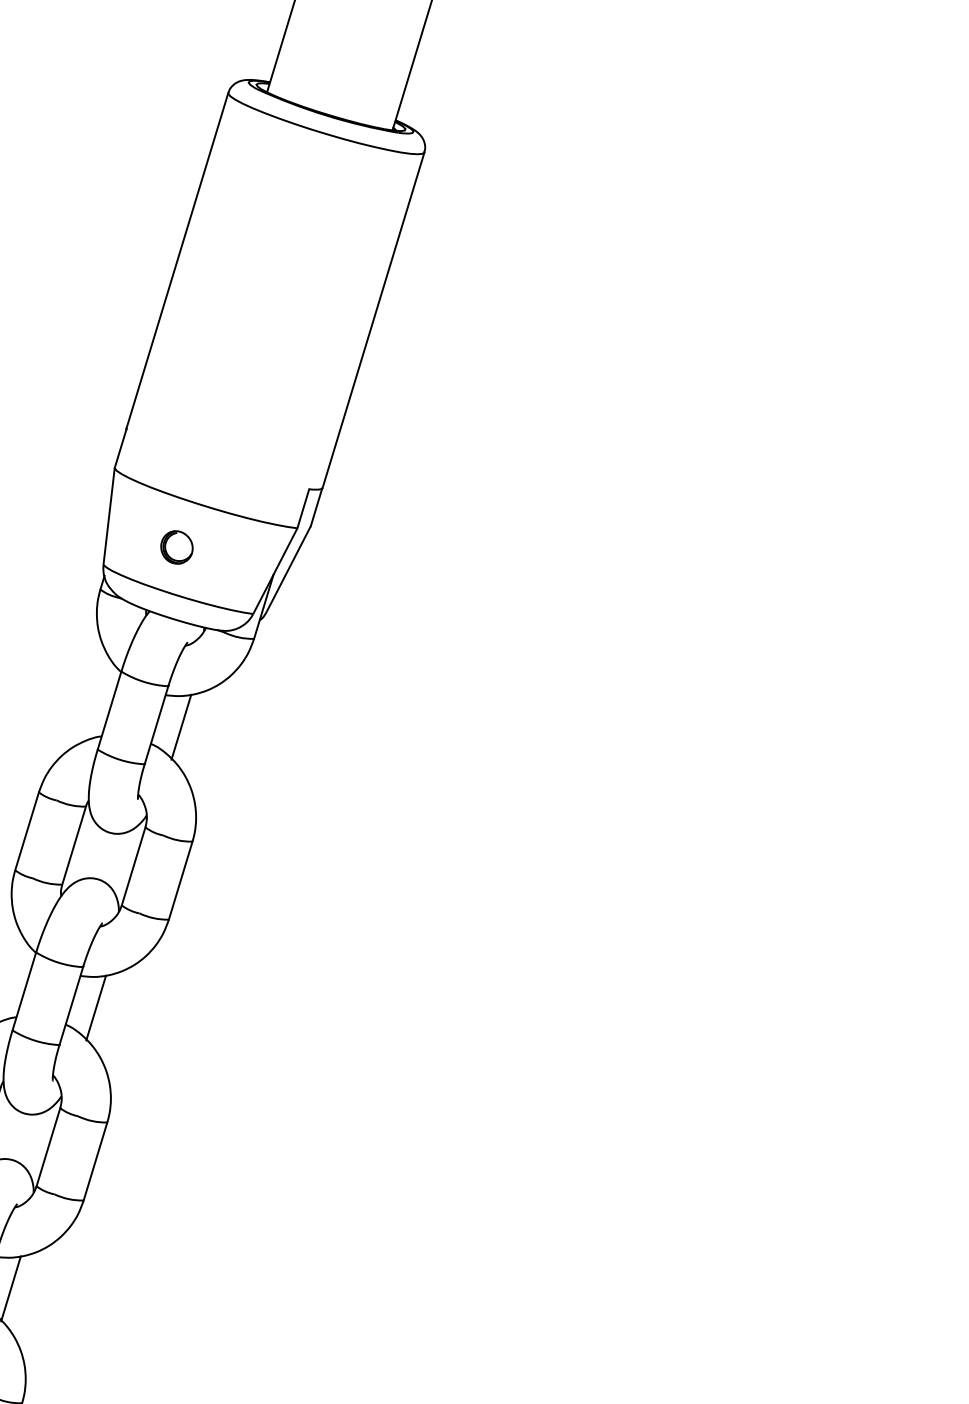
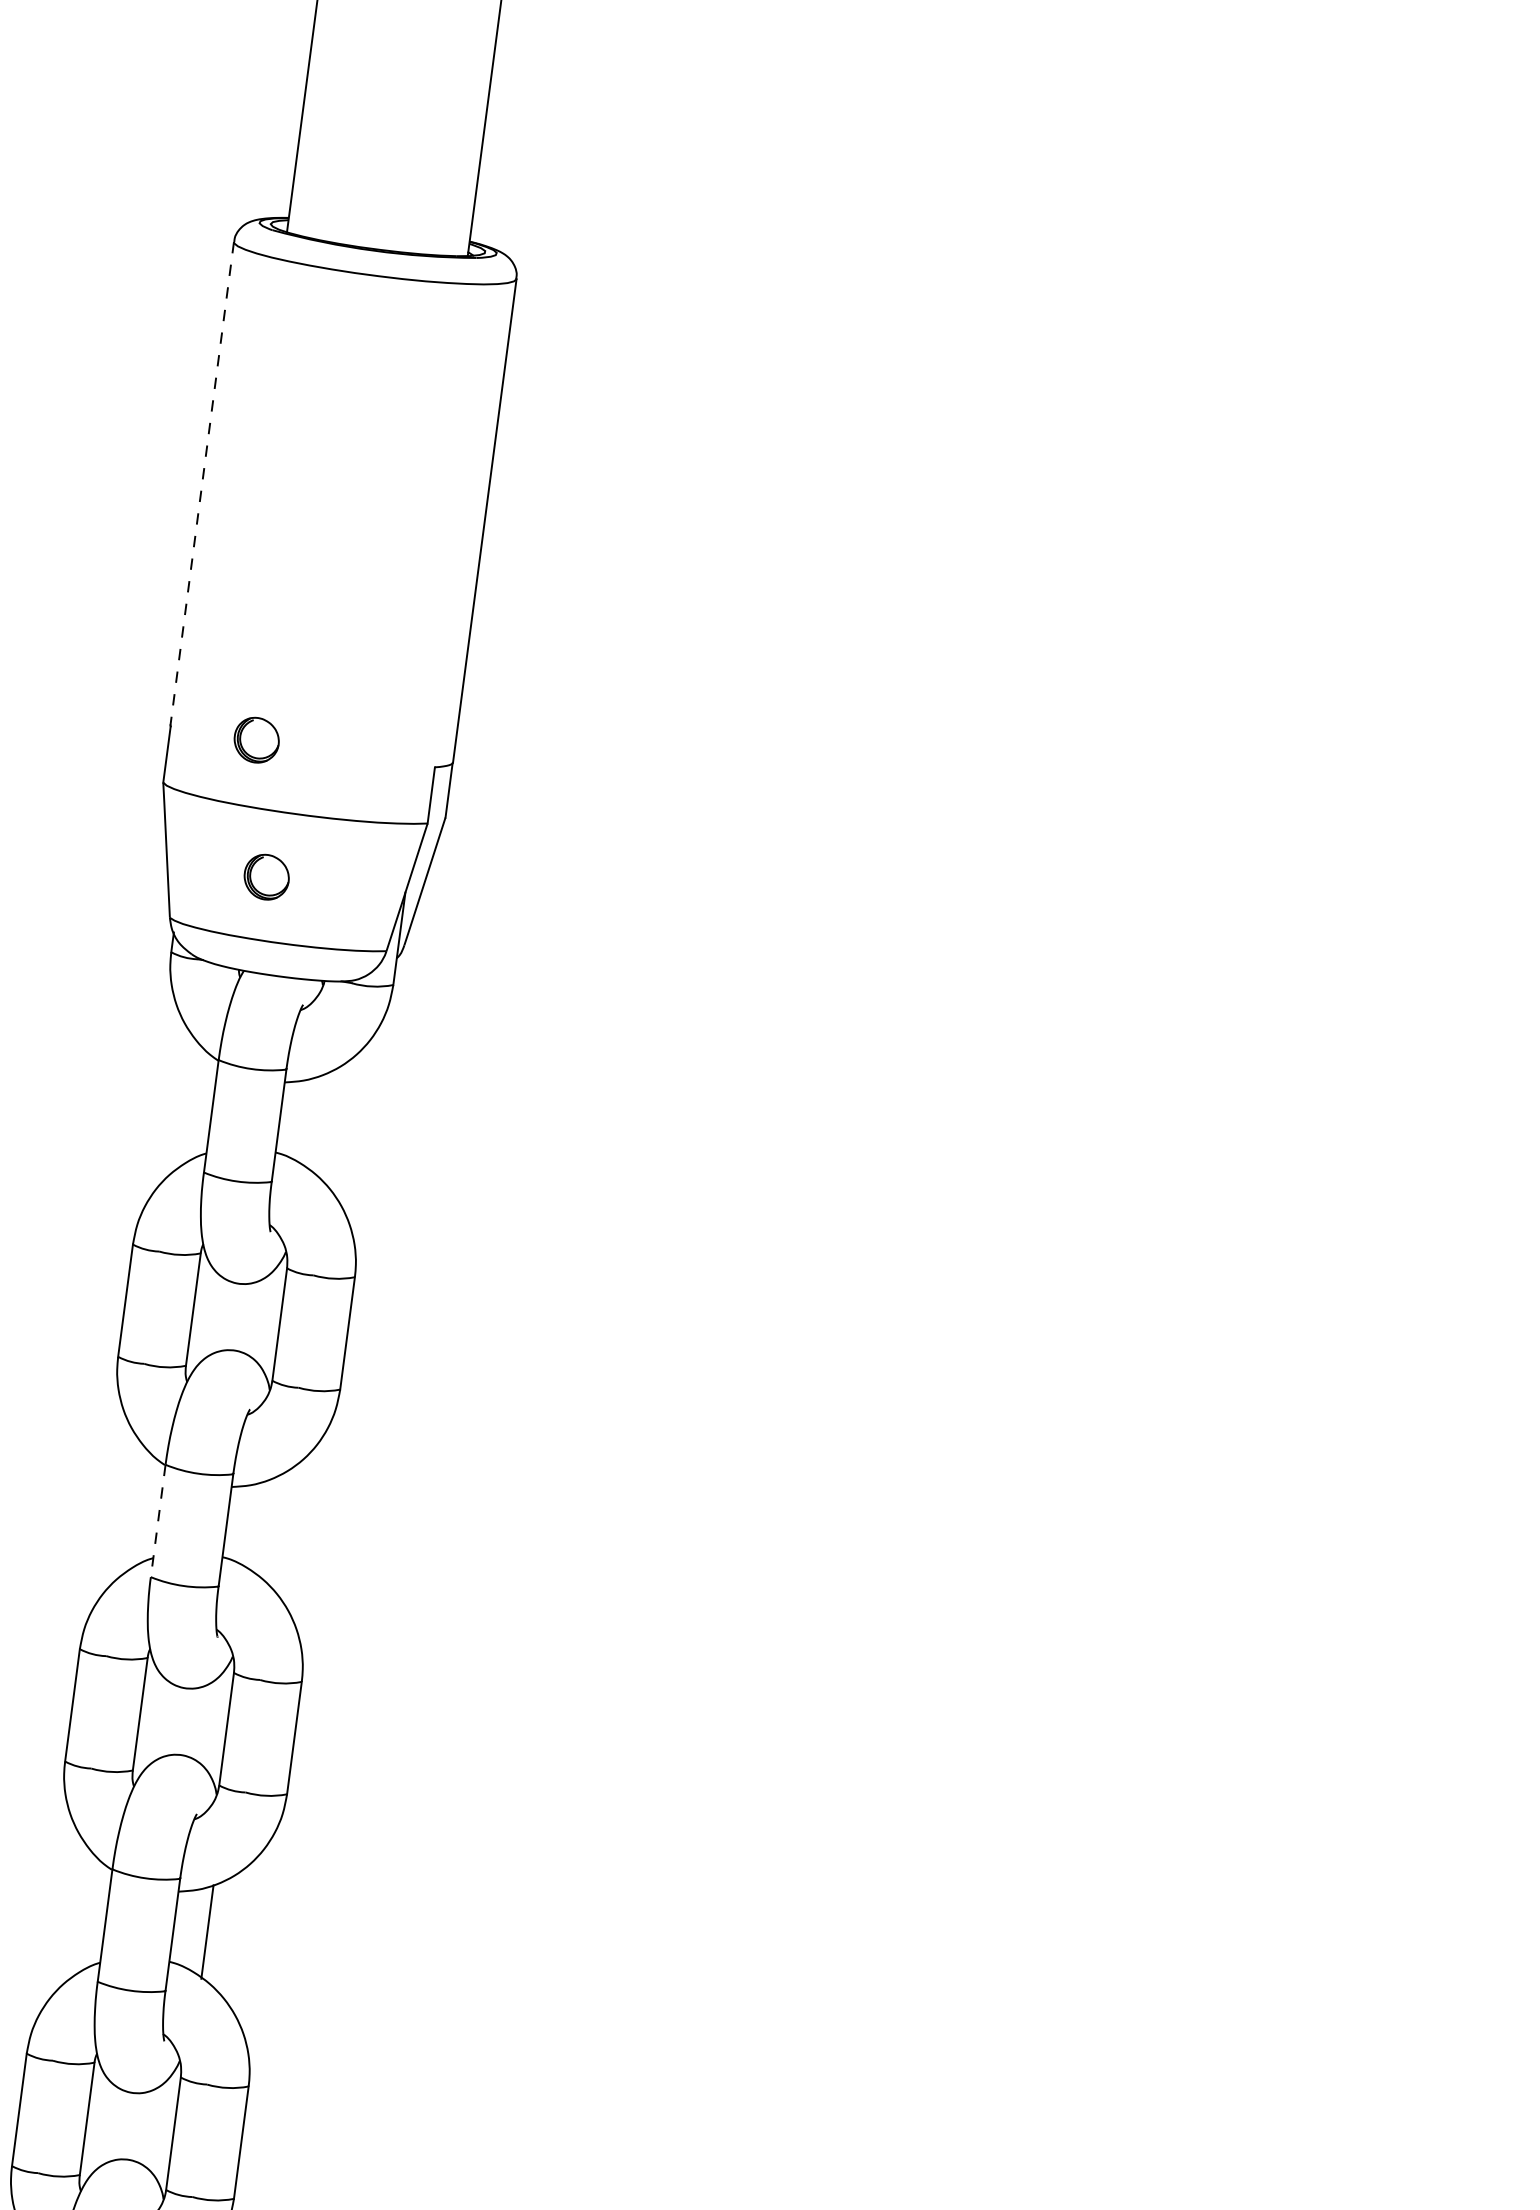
line: (177, 260) -> (202, 483), solid -> dashed
part: (185, 448) -> (256, 739), added
line: (181, 727) -> (313, 1122), removed
line: (24, 991) -> (158, 1520), solid -> dashed
line: (96, 1008) -> (260, 1527), removed

